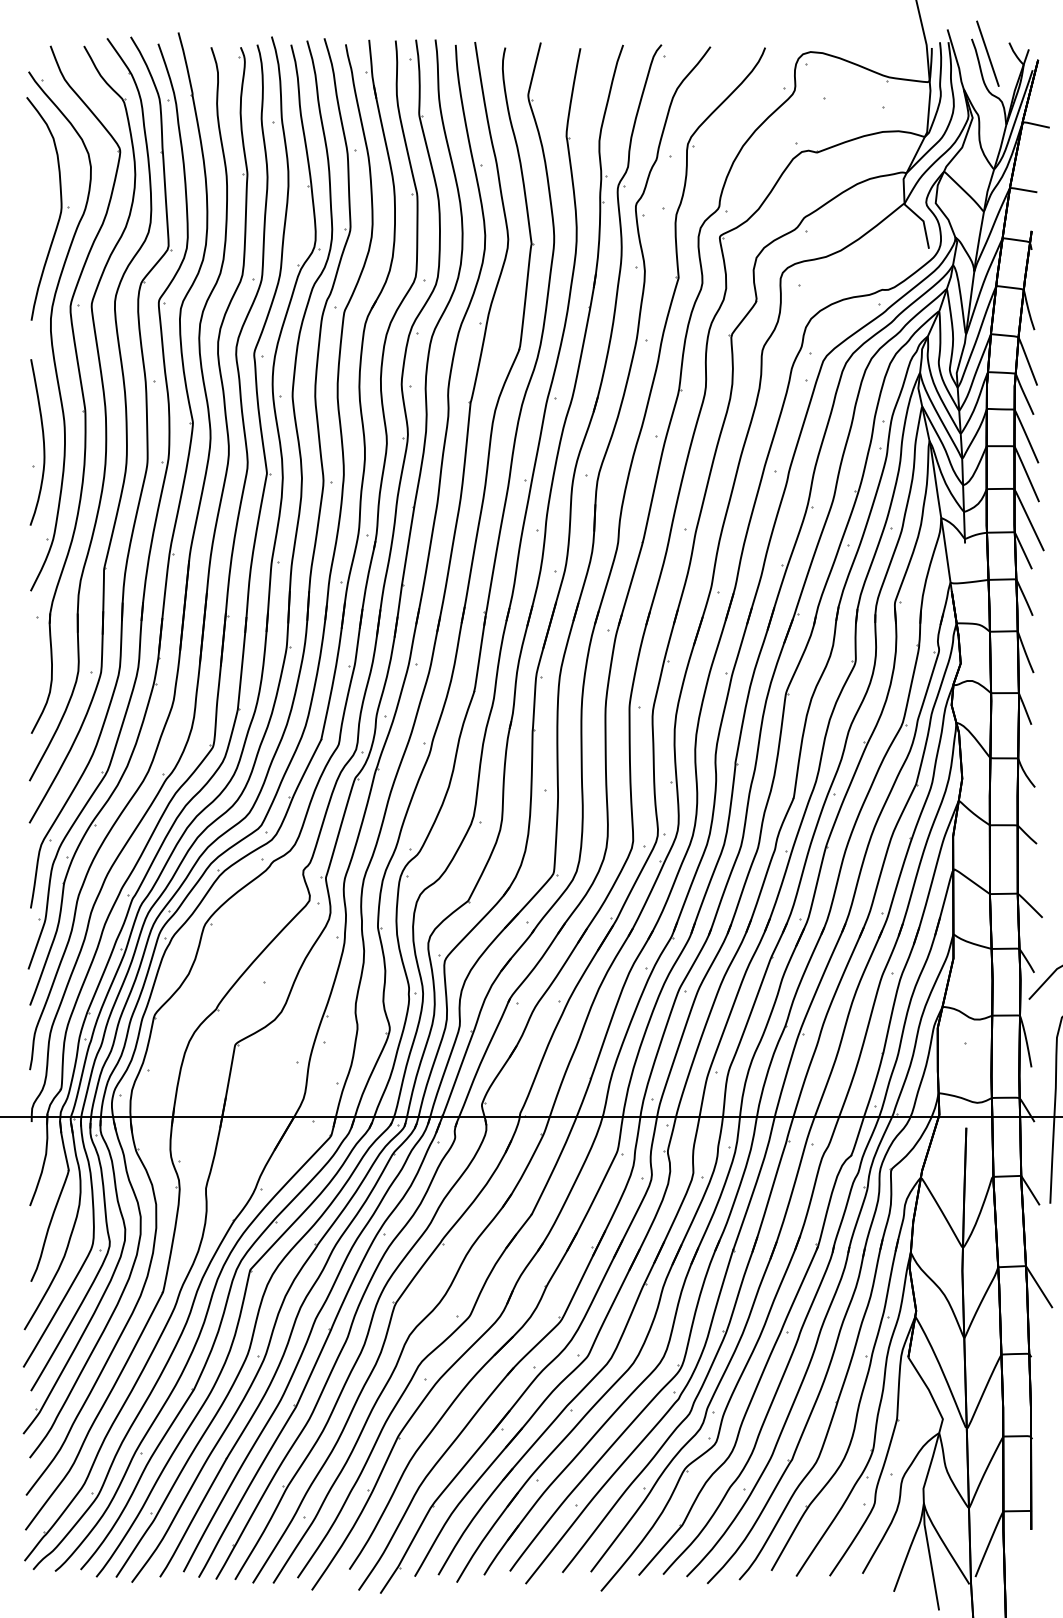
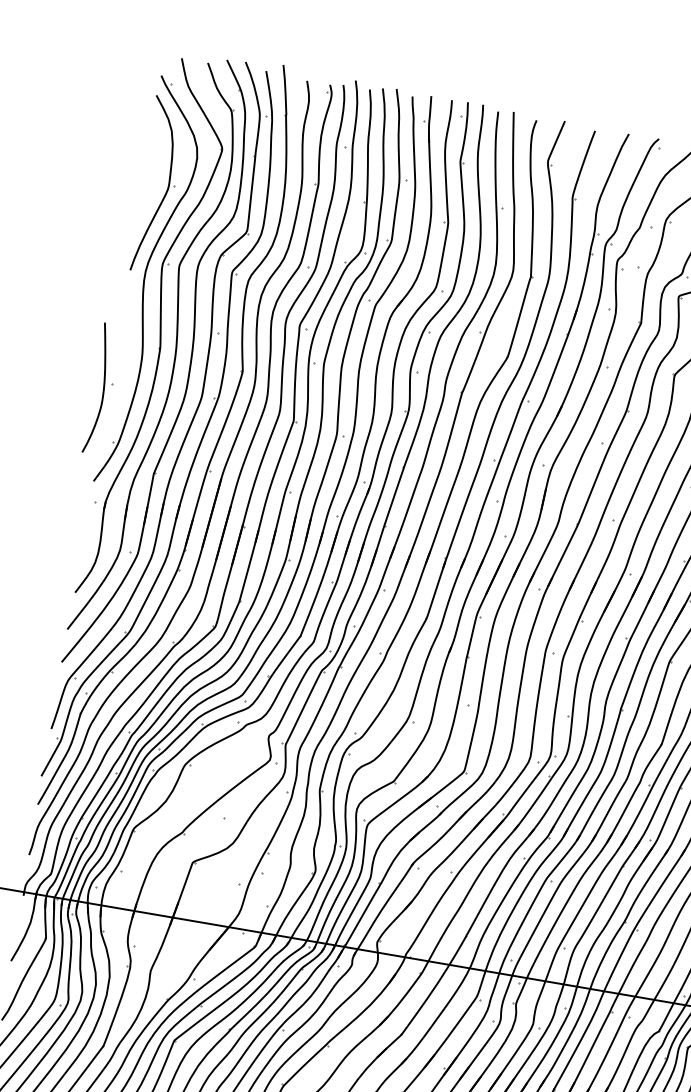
curve: (42, 440) -> (103, 387), moved

